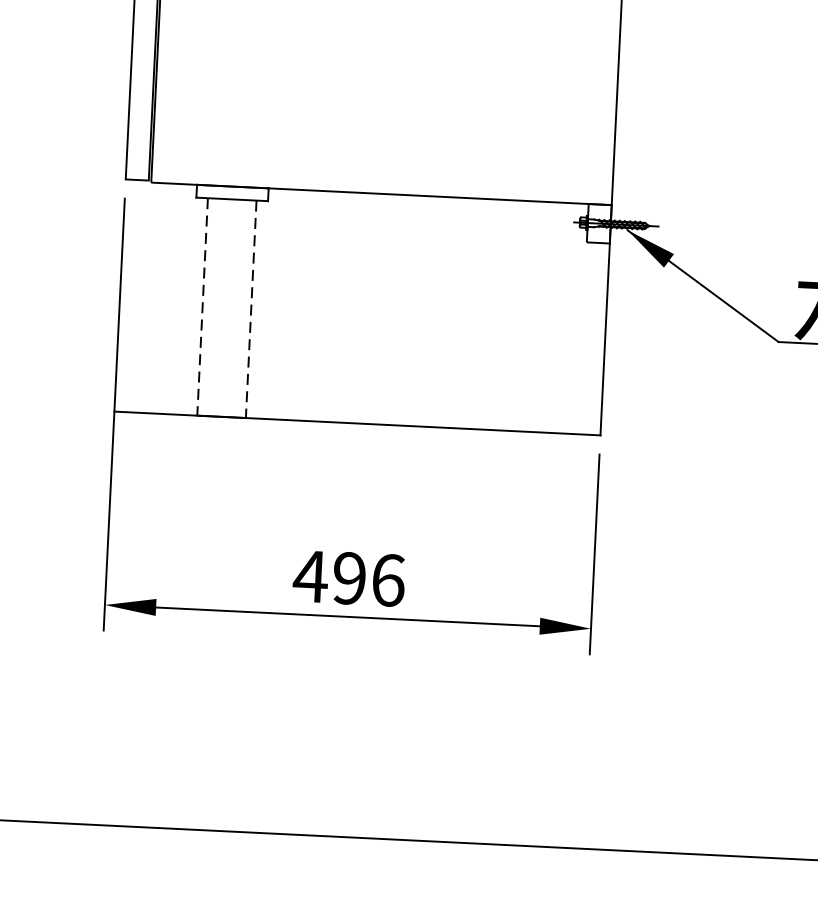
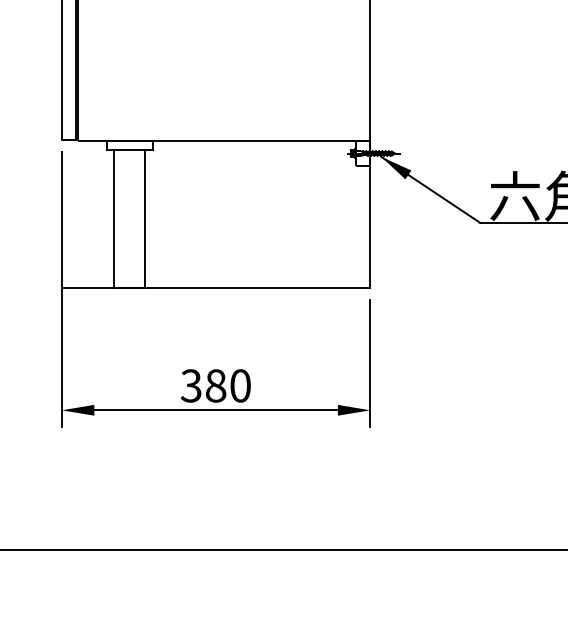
line: (202, 308) -> (114, 219), dashed -> solid
line: (251, 310) -> (145, 219), dashed -> solid
text: (348, 577) -> (215, 385), 496 -> 380

